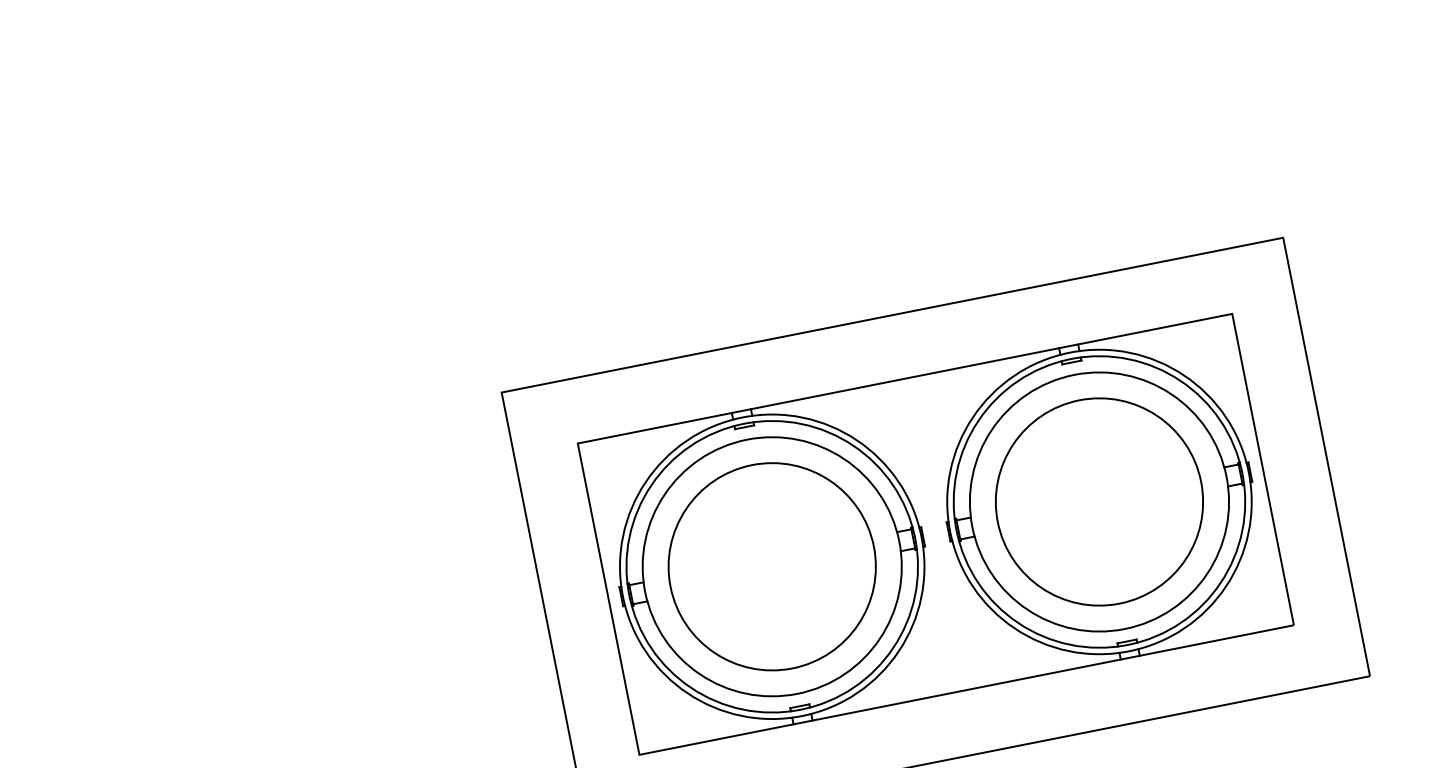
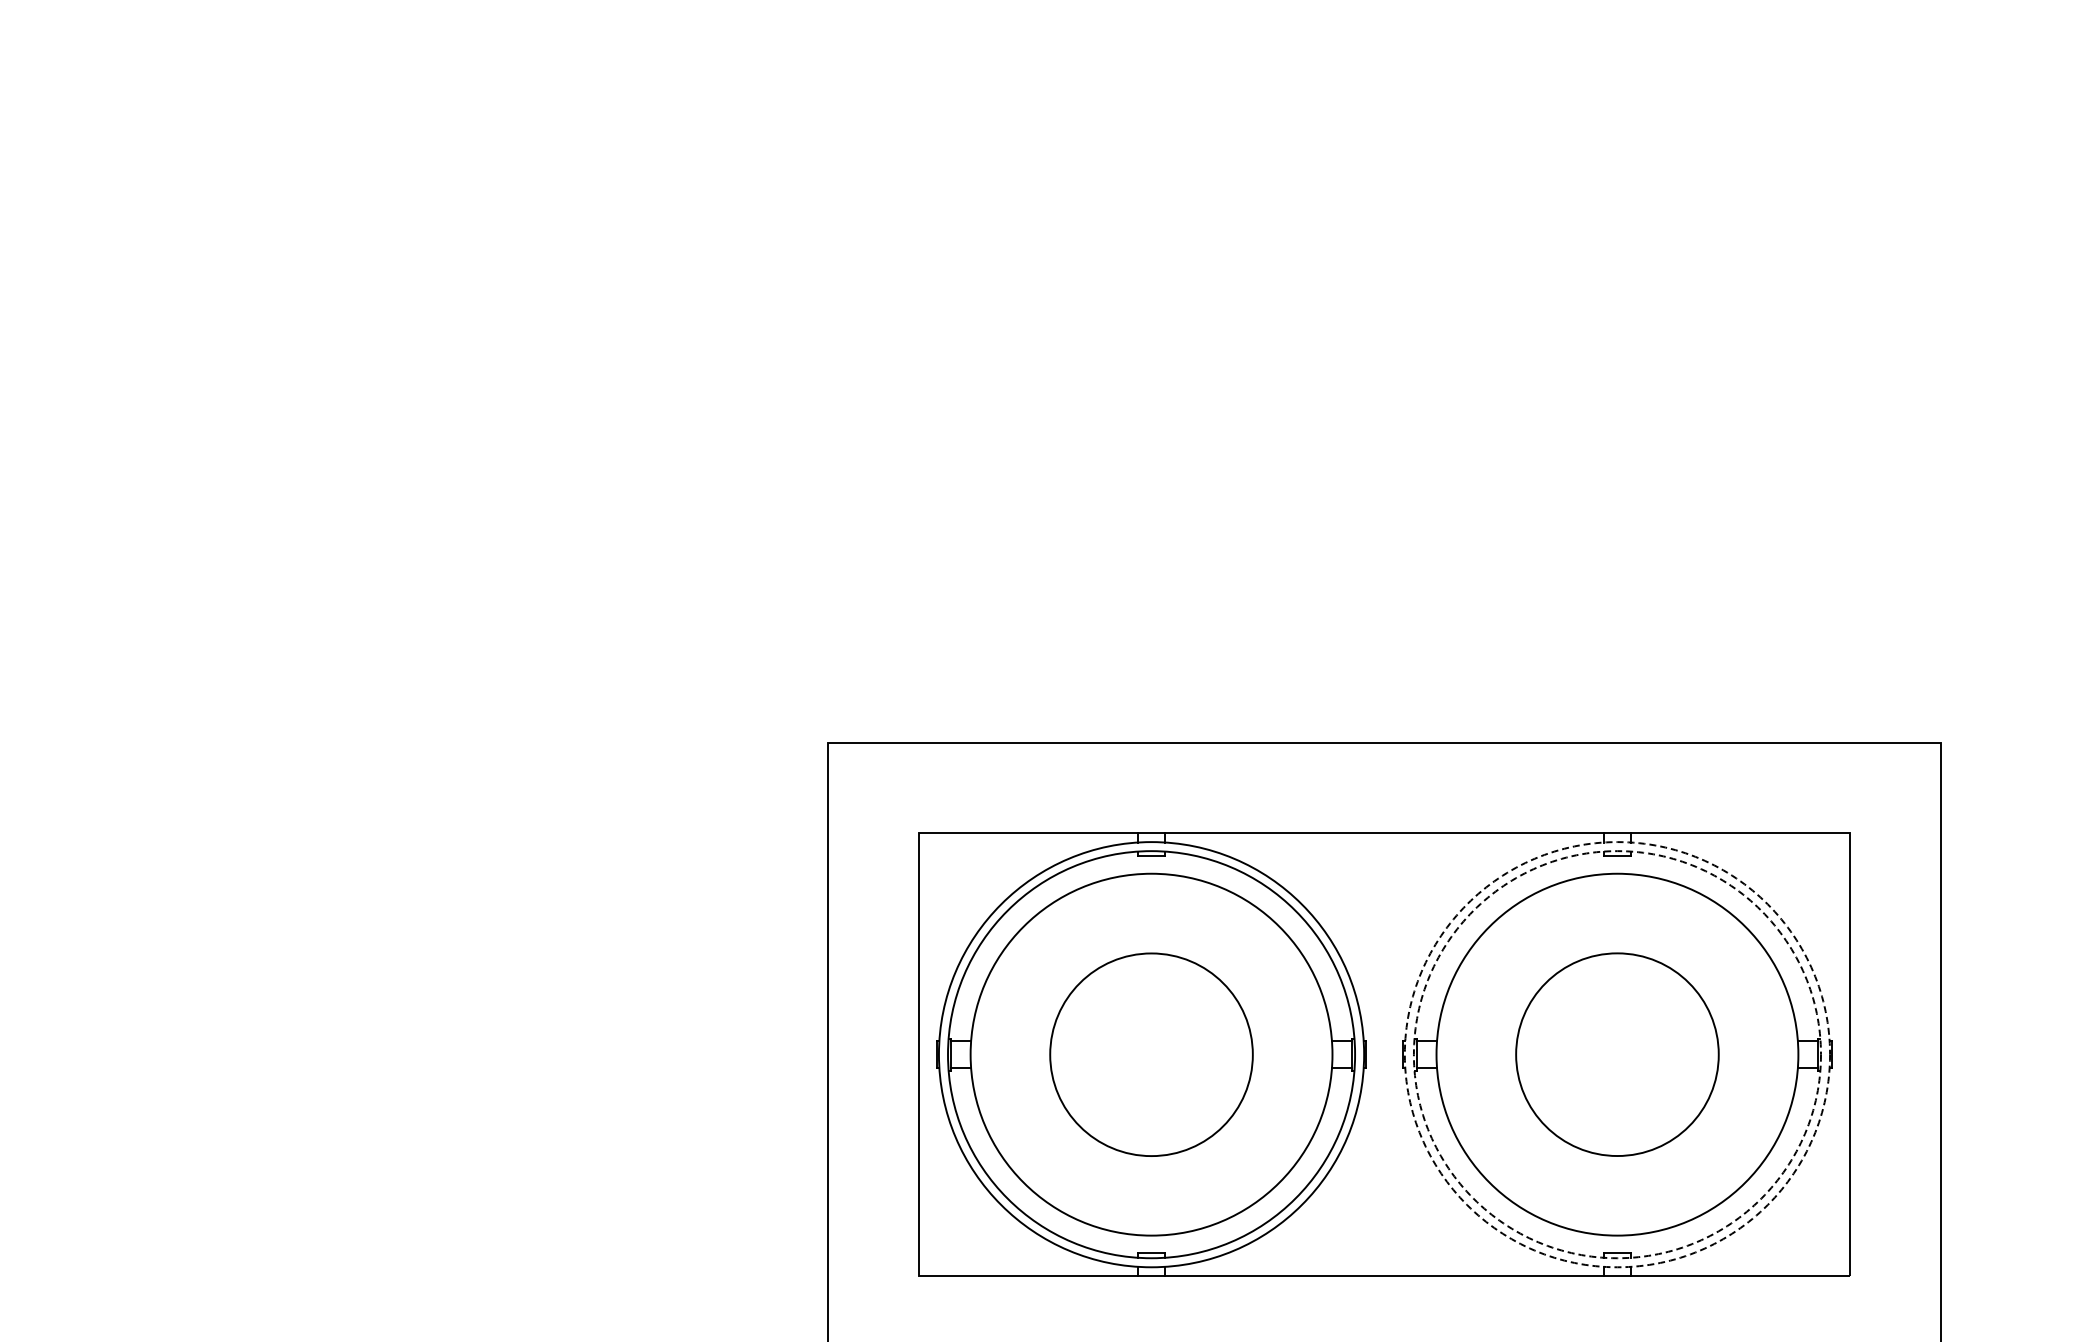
circle: (1099, 501) -> (1617, 1054), size x0.7
circle: (1099, 501) -> (1617, 1054), solid -> dashed
circle: (1099, 501) -> (1617, 1054), solid -> dashed
circle: (772, 566) -> (1151, 1054), size x0.7

